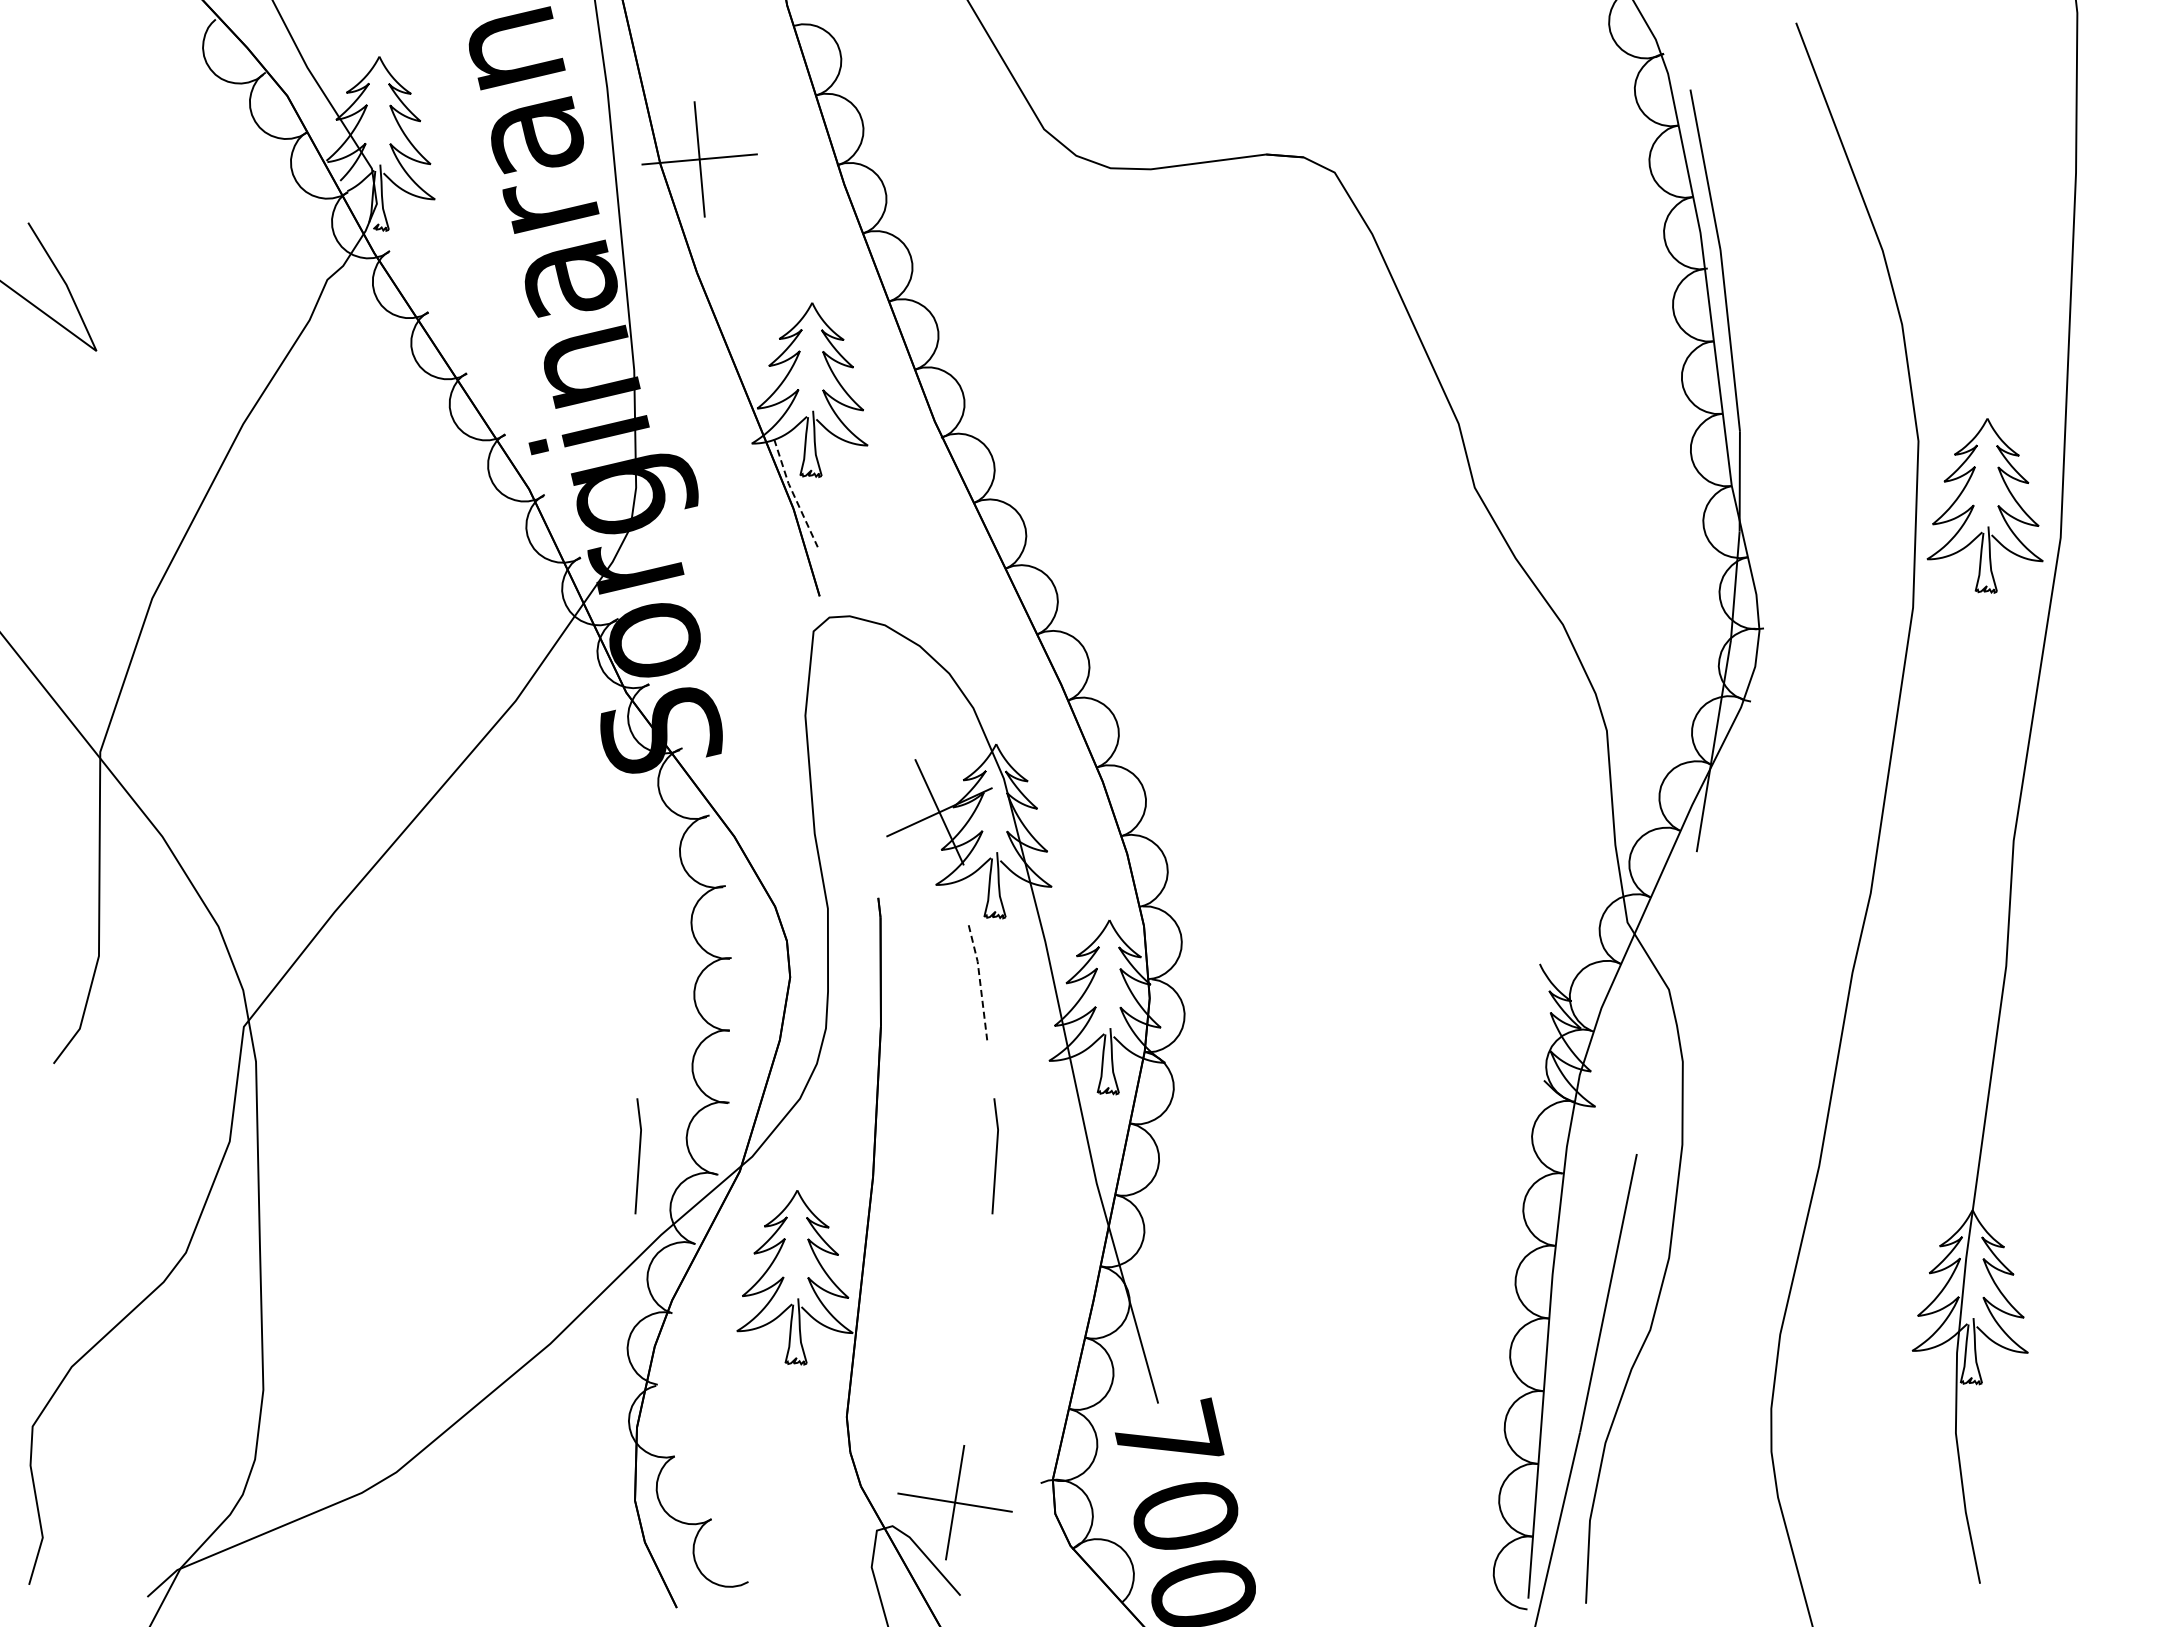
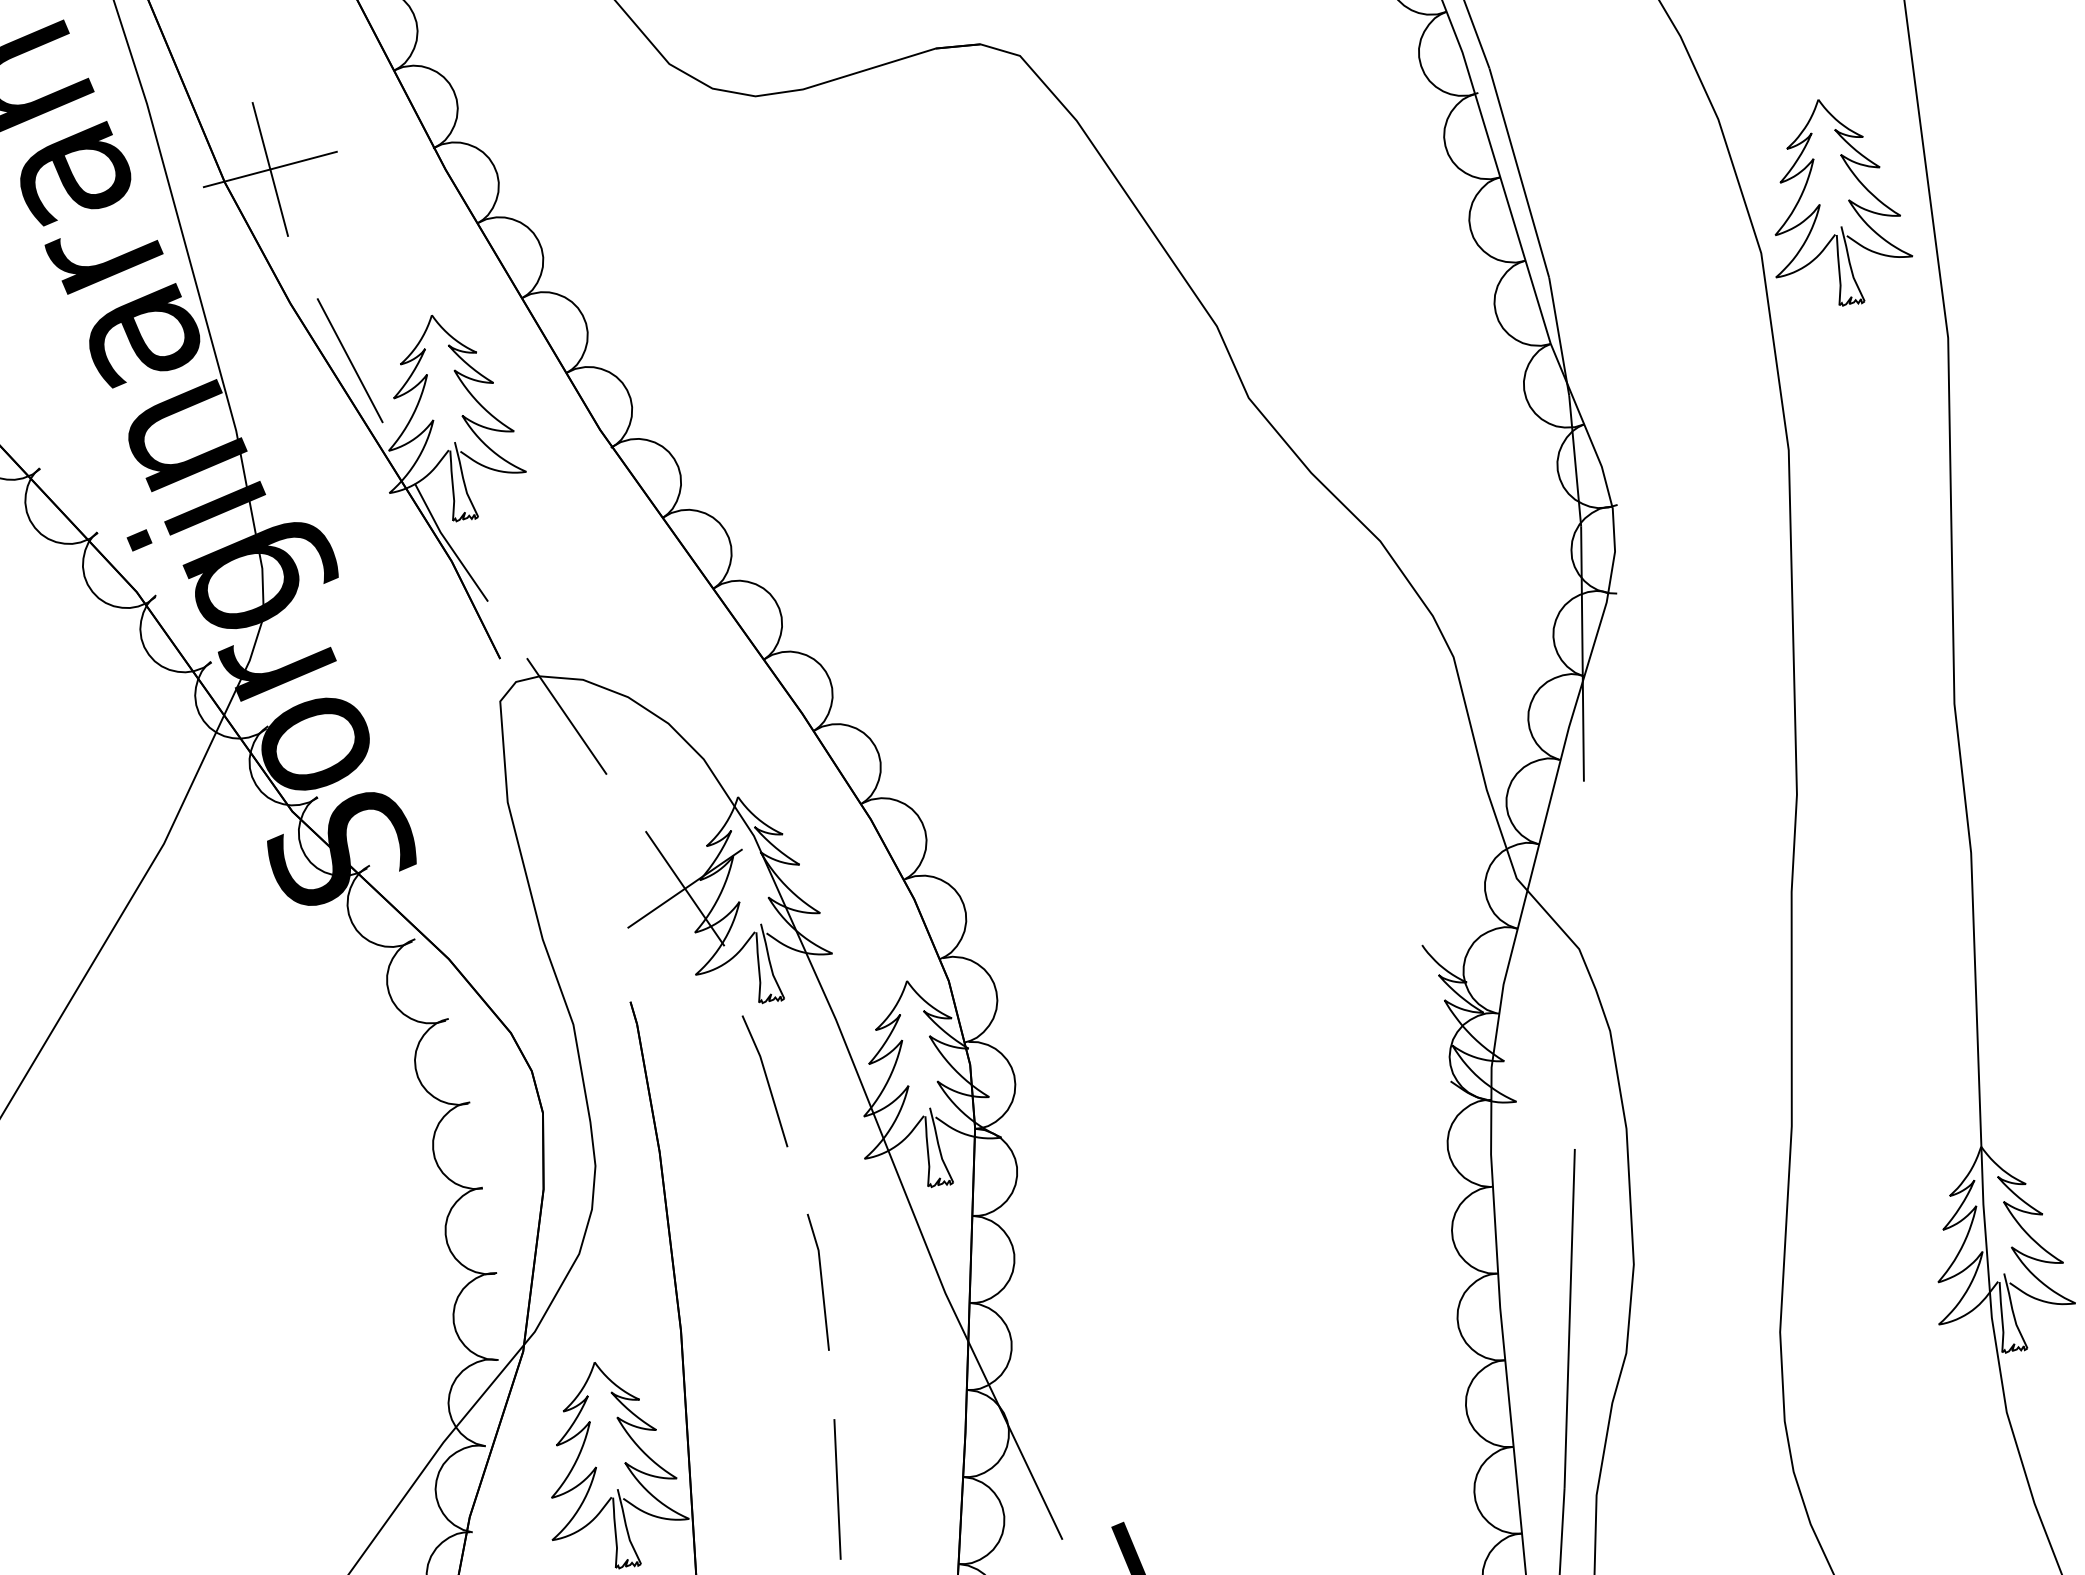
line: (738, 328) -> (350, 360), added
line: (793, 494) -> (448, 544), dashed -> solid
part: (1984, 505) -> (1832, 202), moved
line: (866, 653) -> (566, 716), added
line: (980, 982) -> (767, 1080), dashed -> solid
line: (638, 1156) -> (400, 1354), removed
line: (979, 1329) -> (837, 1488), added

